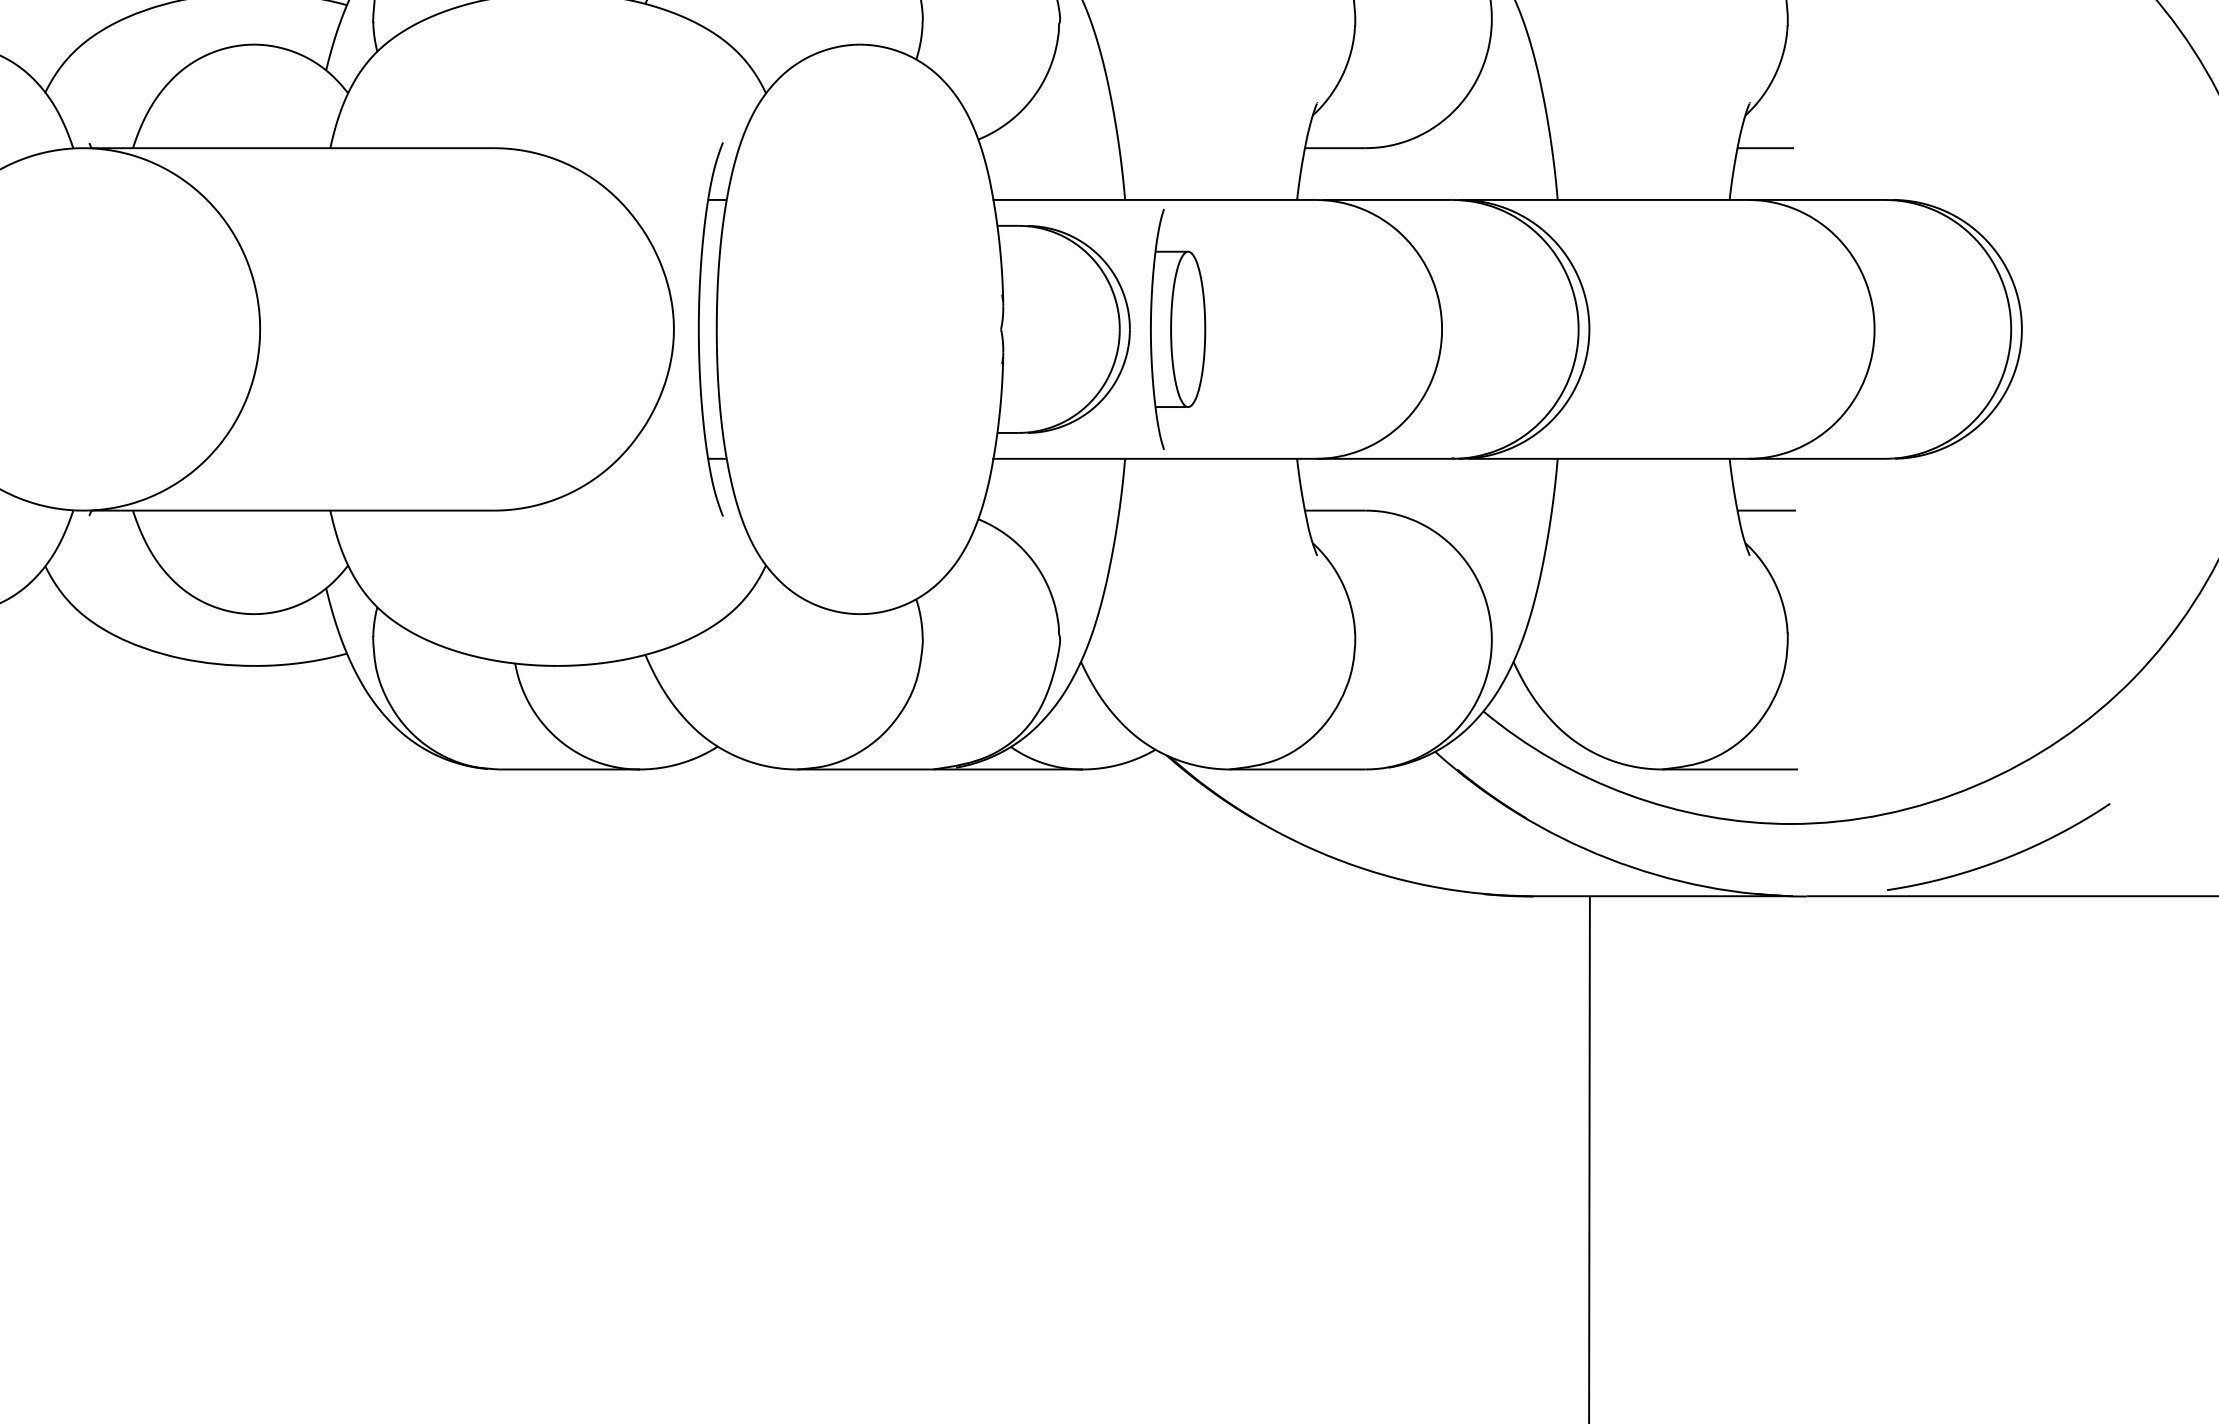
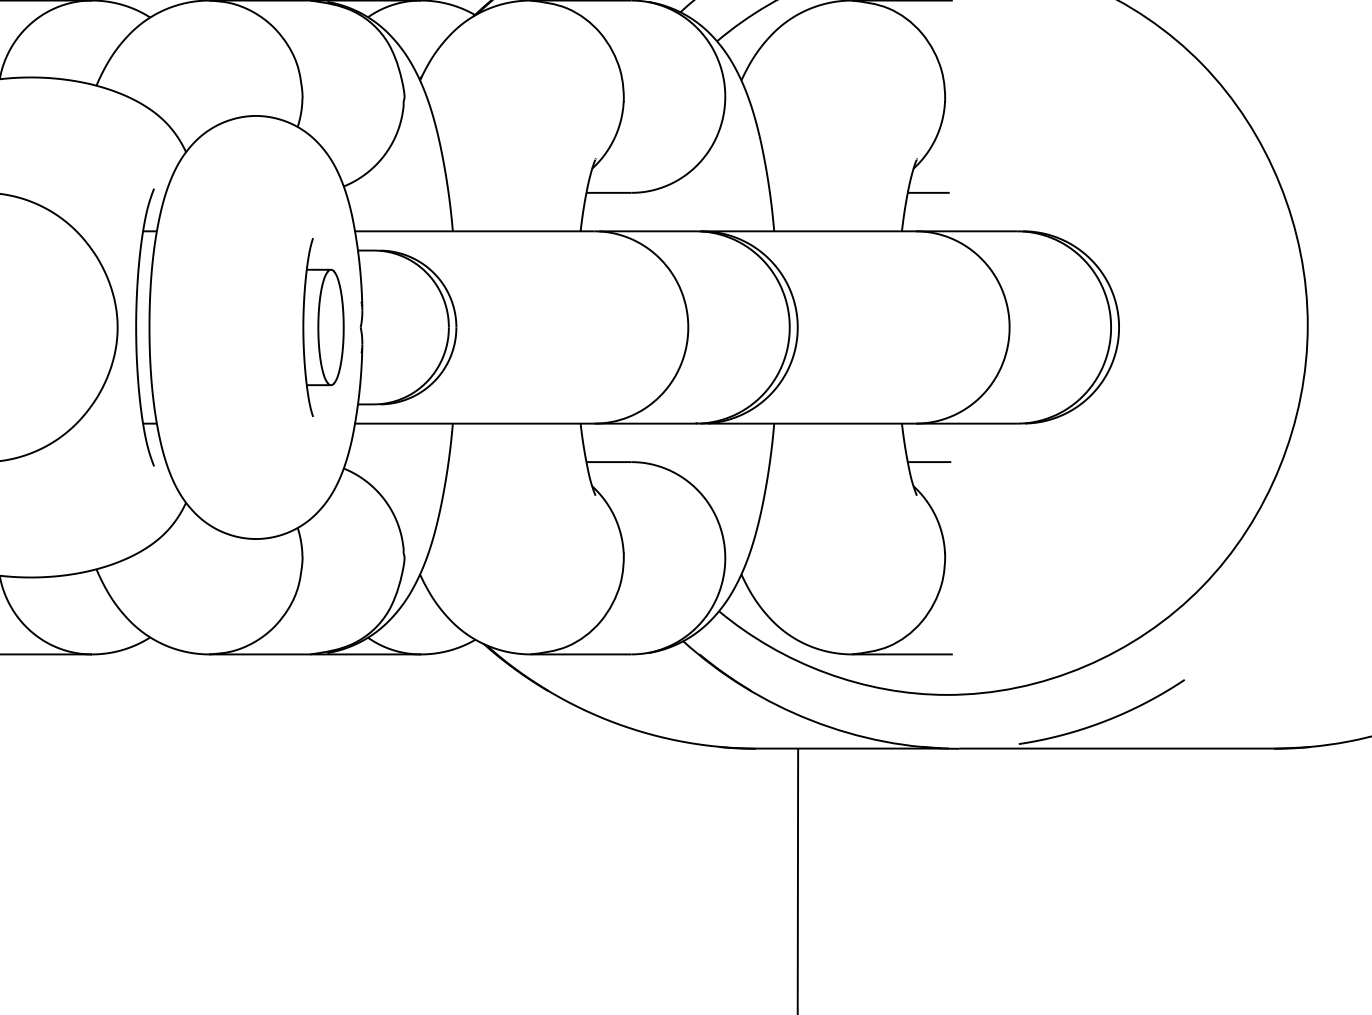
part: (1178, 329) -> (323, 327), moved

